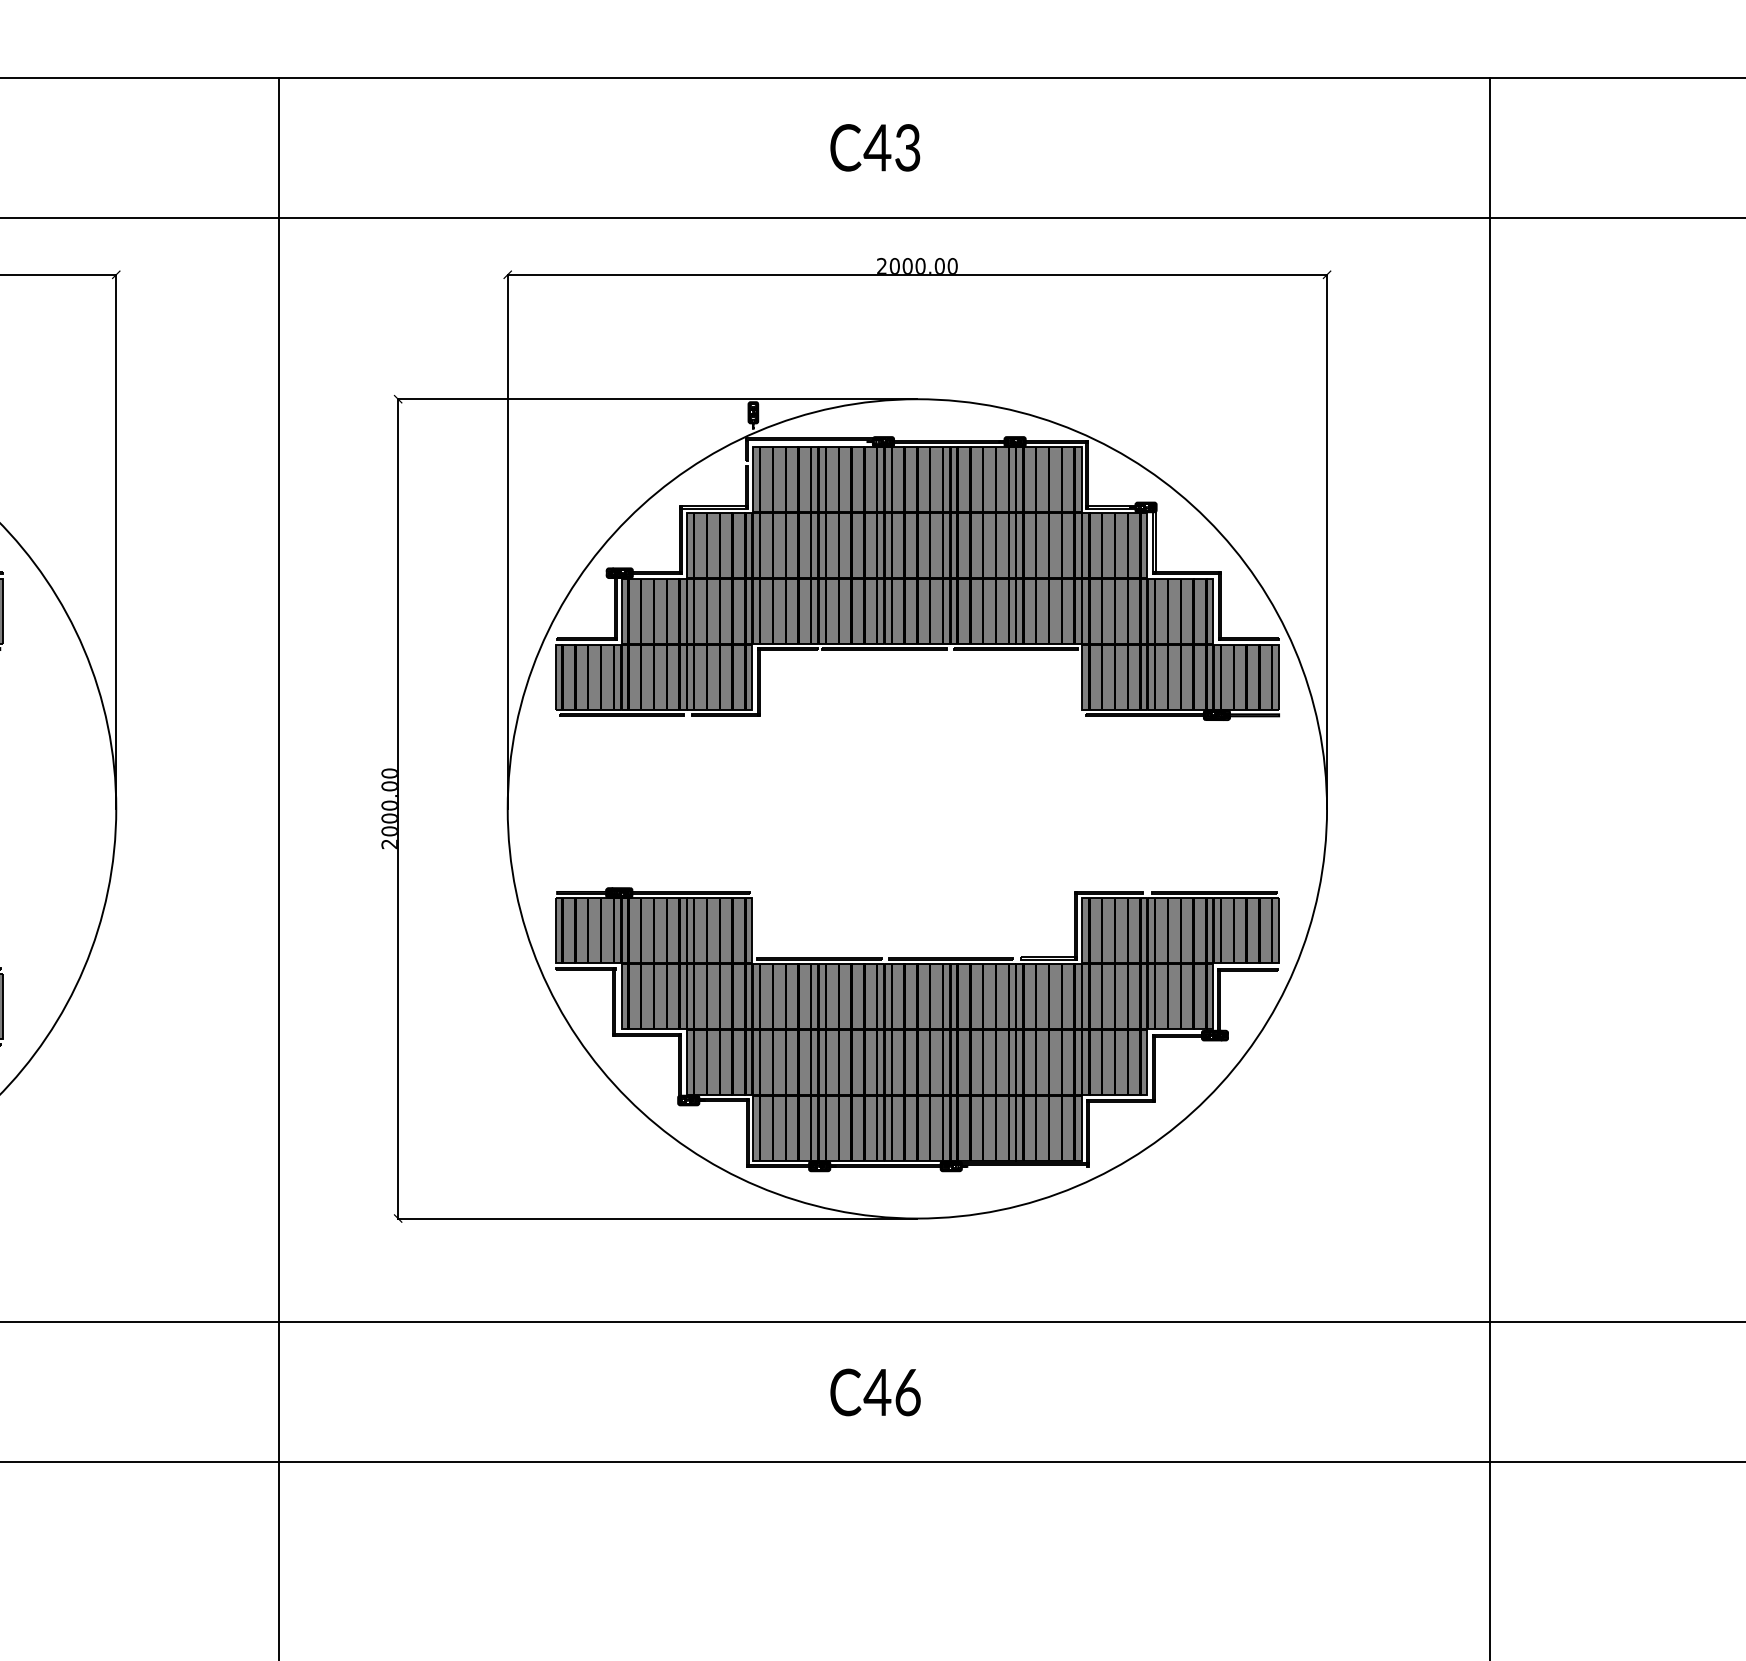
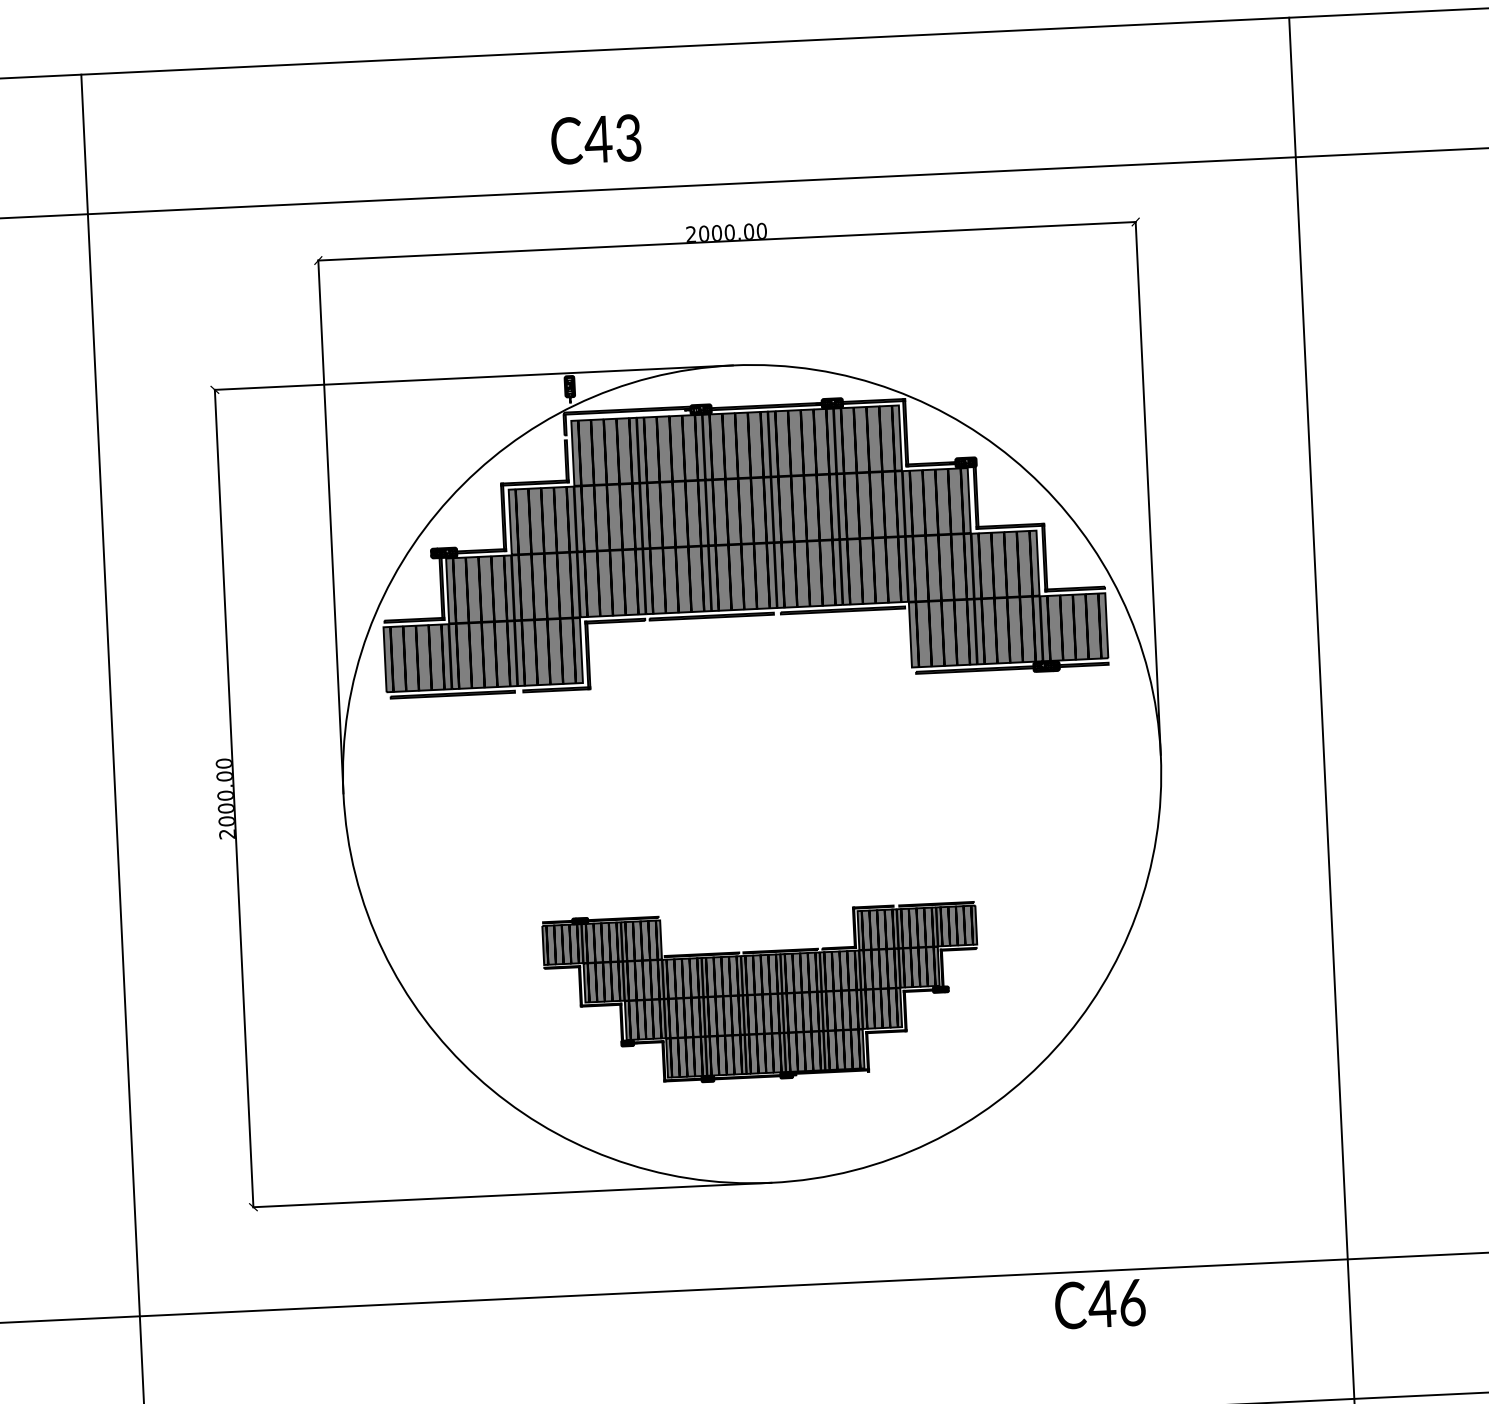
text: (875, 147) -> (596, 139), moved
part: (917, 1029) -> (762, 994), size x0.6
text: (875, 1392) -> (1100, 1304), moved

